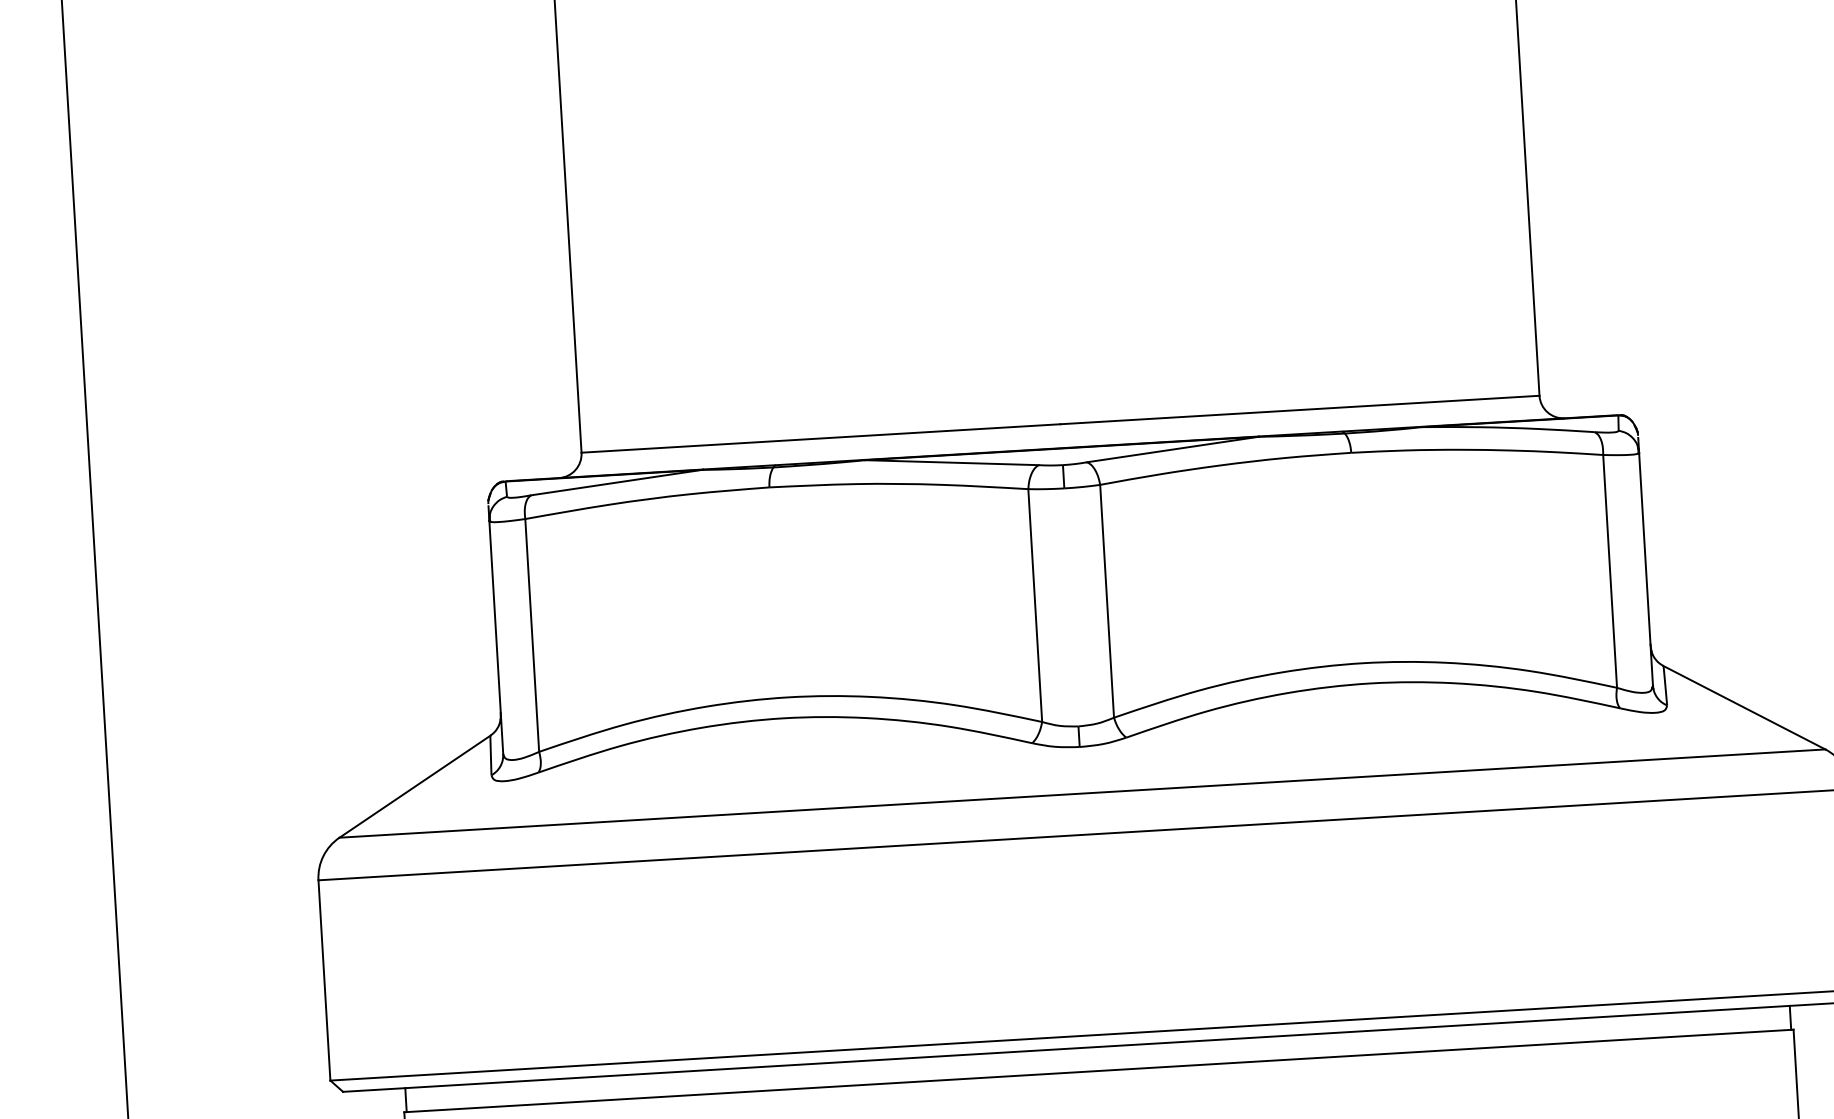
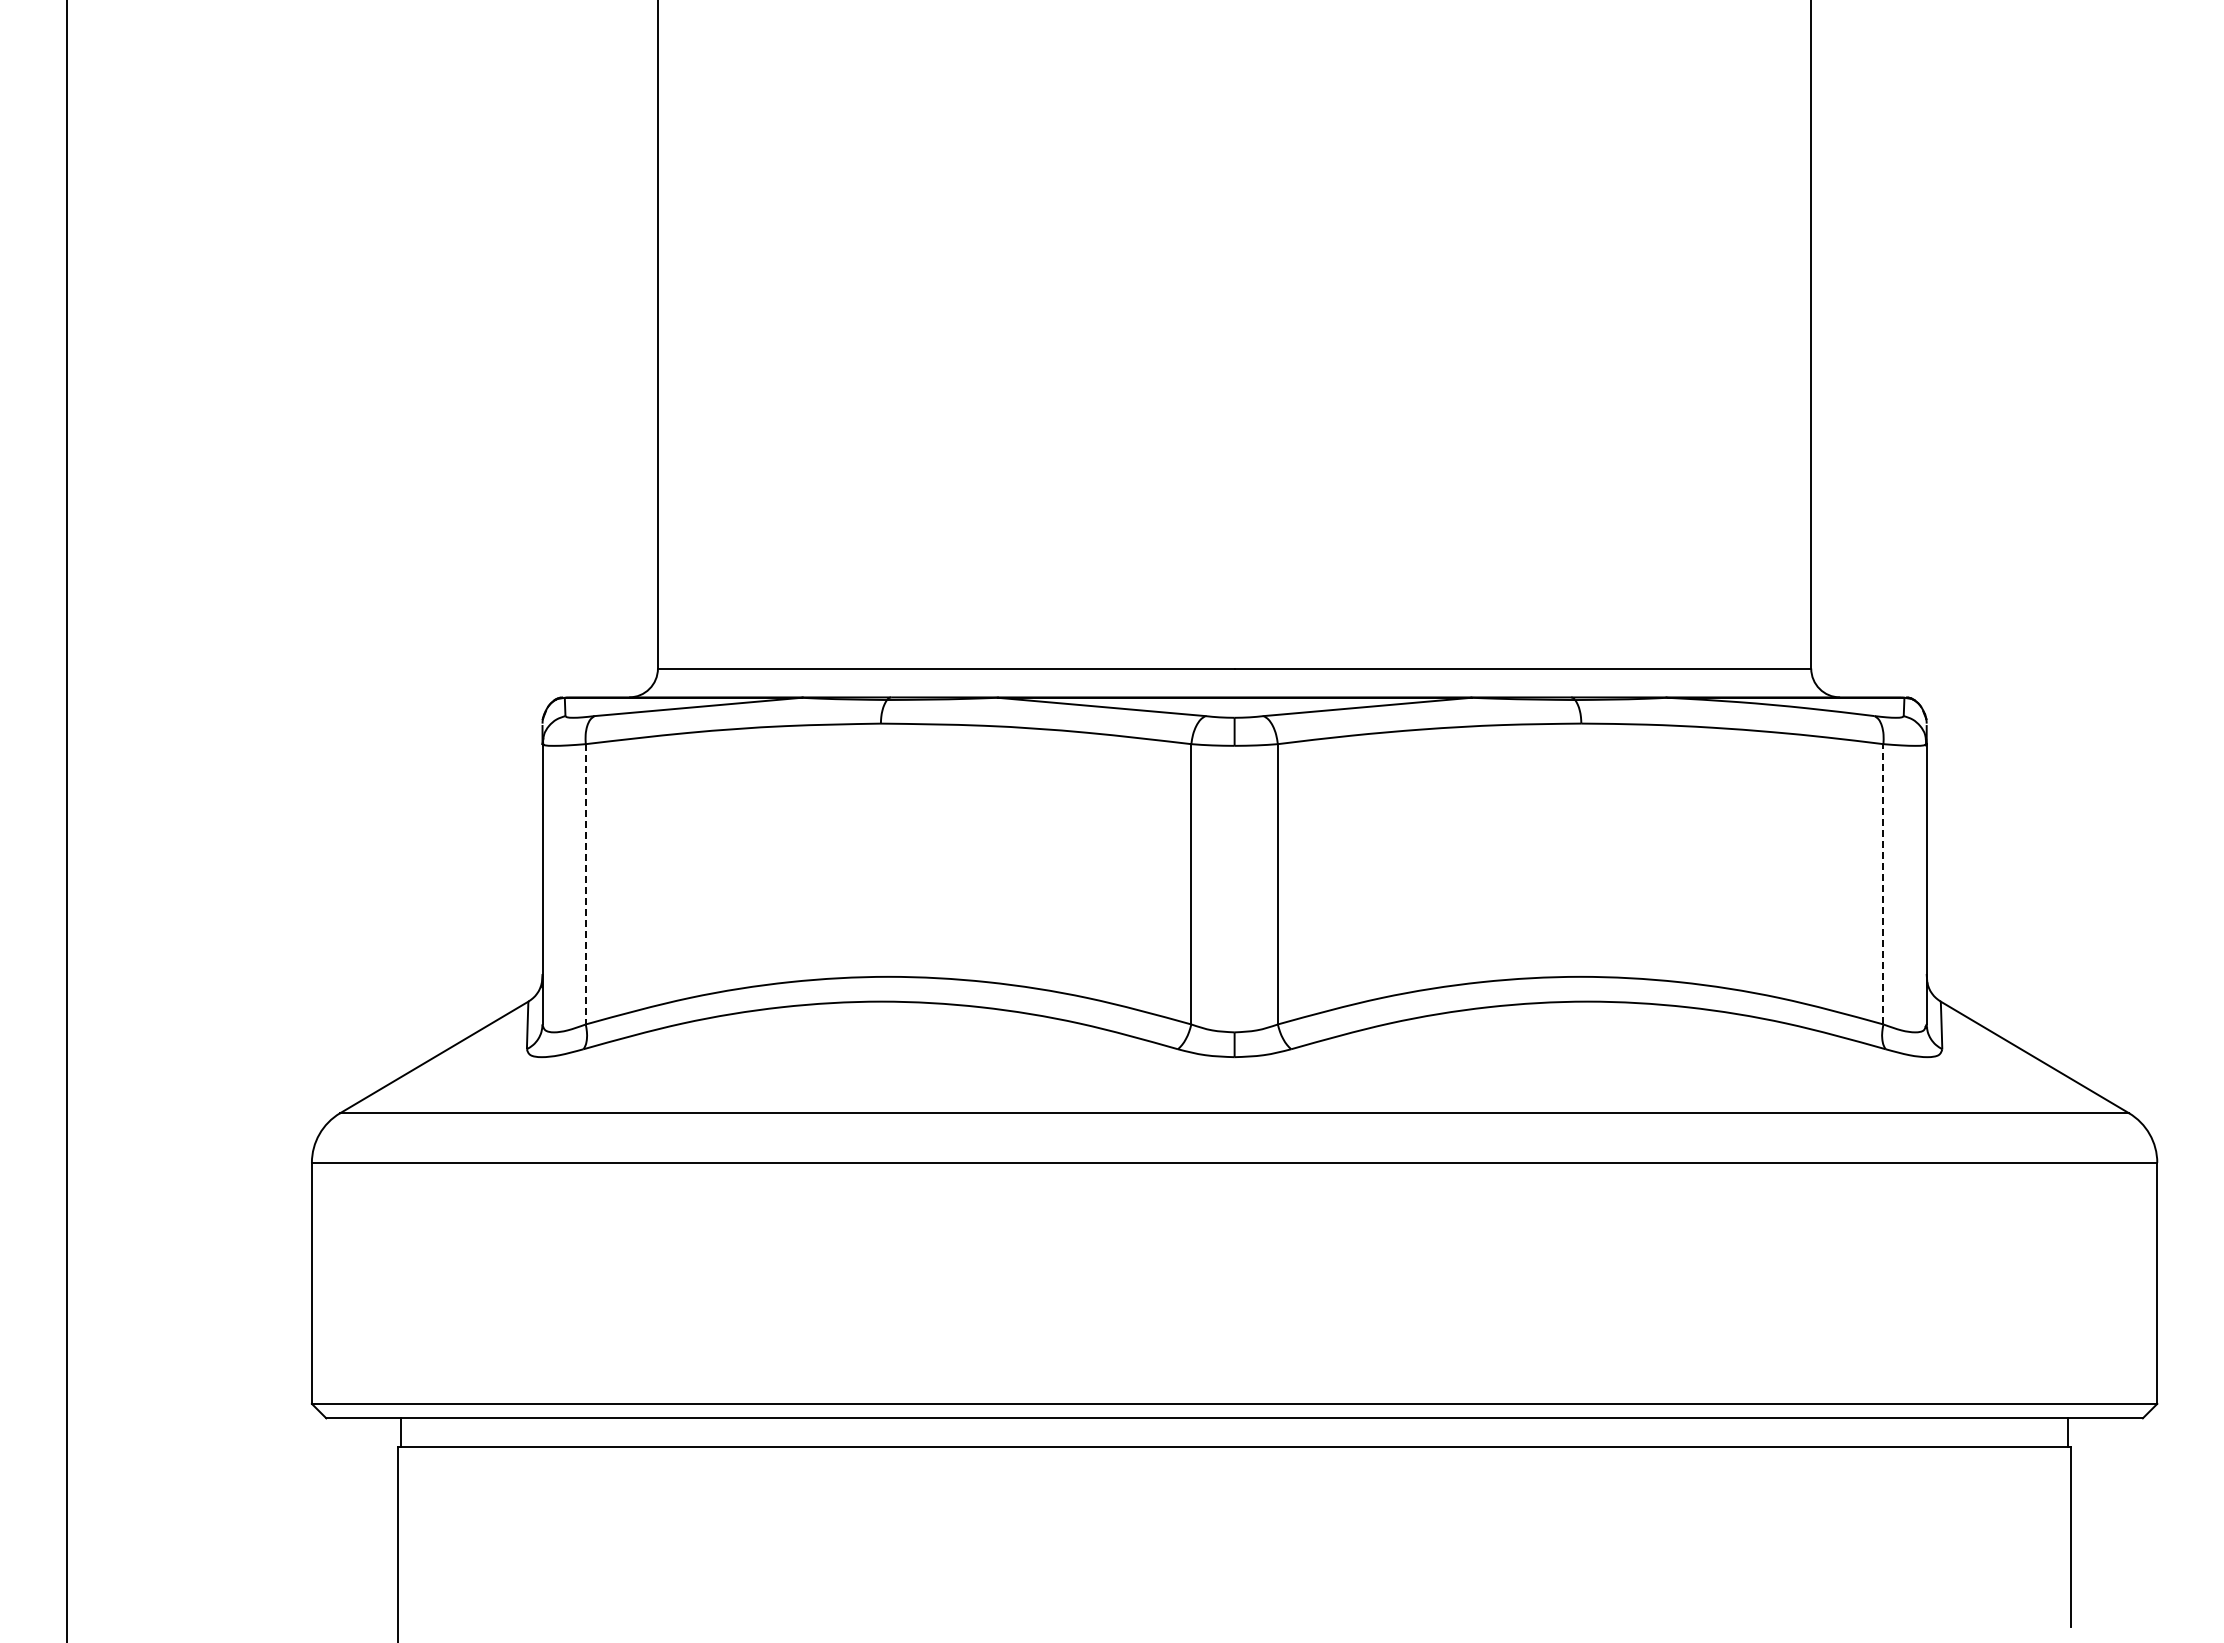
line: (1610, 570) -> (1883, 883), solid -> dashed
line: (532, 635) -> (585, 884), solid -> dashed

